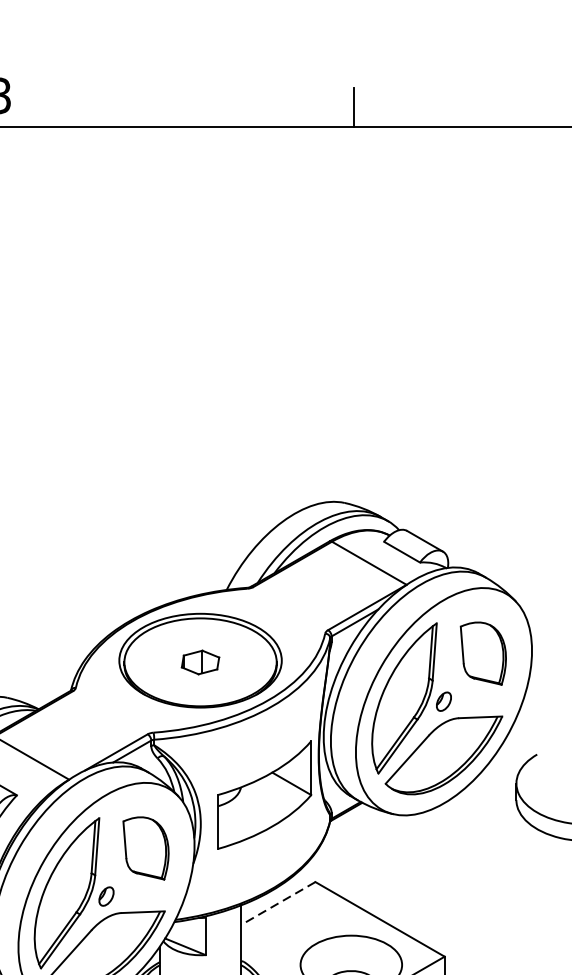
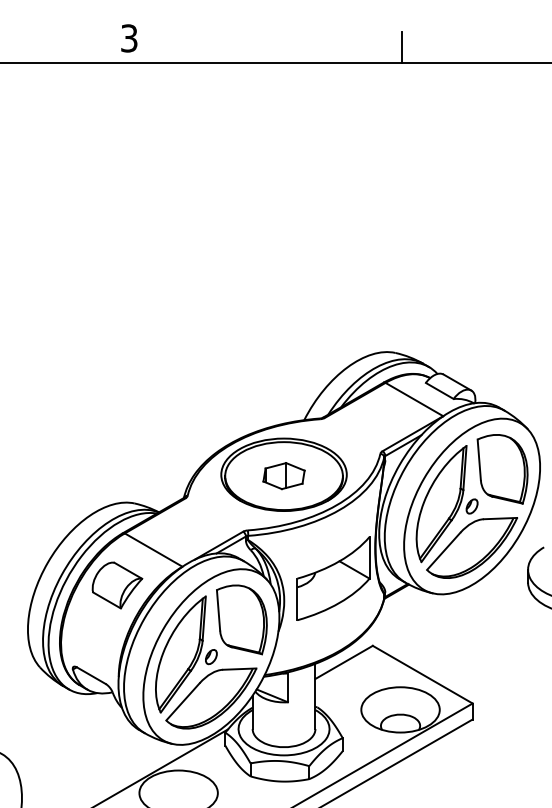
part: (483, 653) -> (502, 469), size x1.43
part: (199, 662) -> (283, 476), size x1.43
part: (145, 847) -> (241, 619), size x1.43
line: (277, 903) -> (343, 662), dashed -> solid

